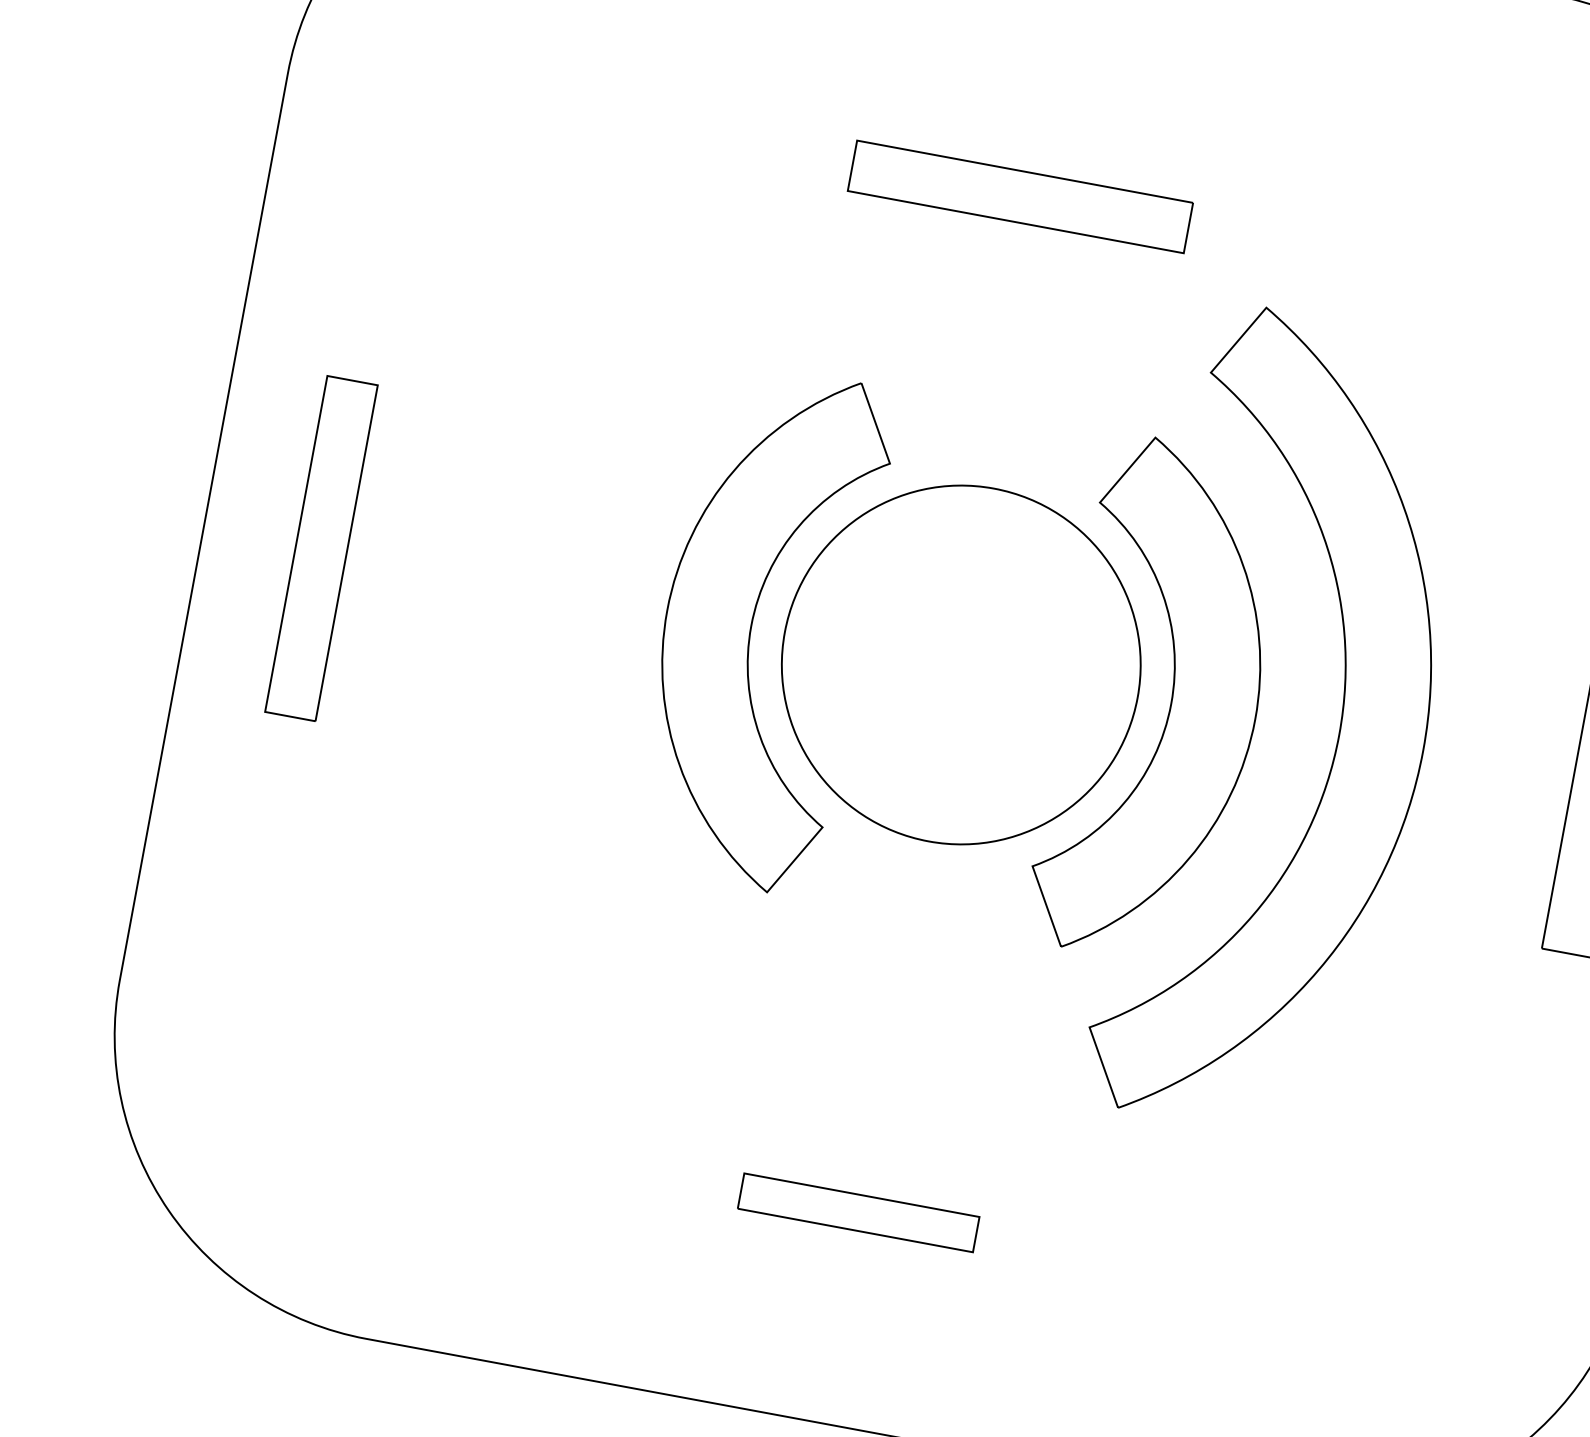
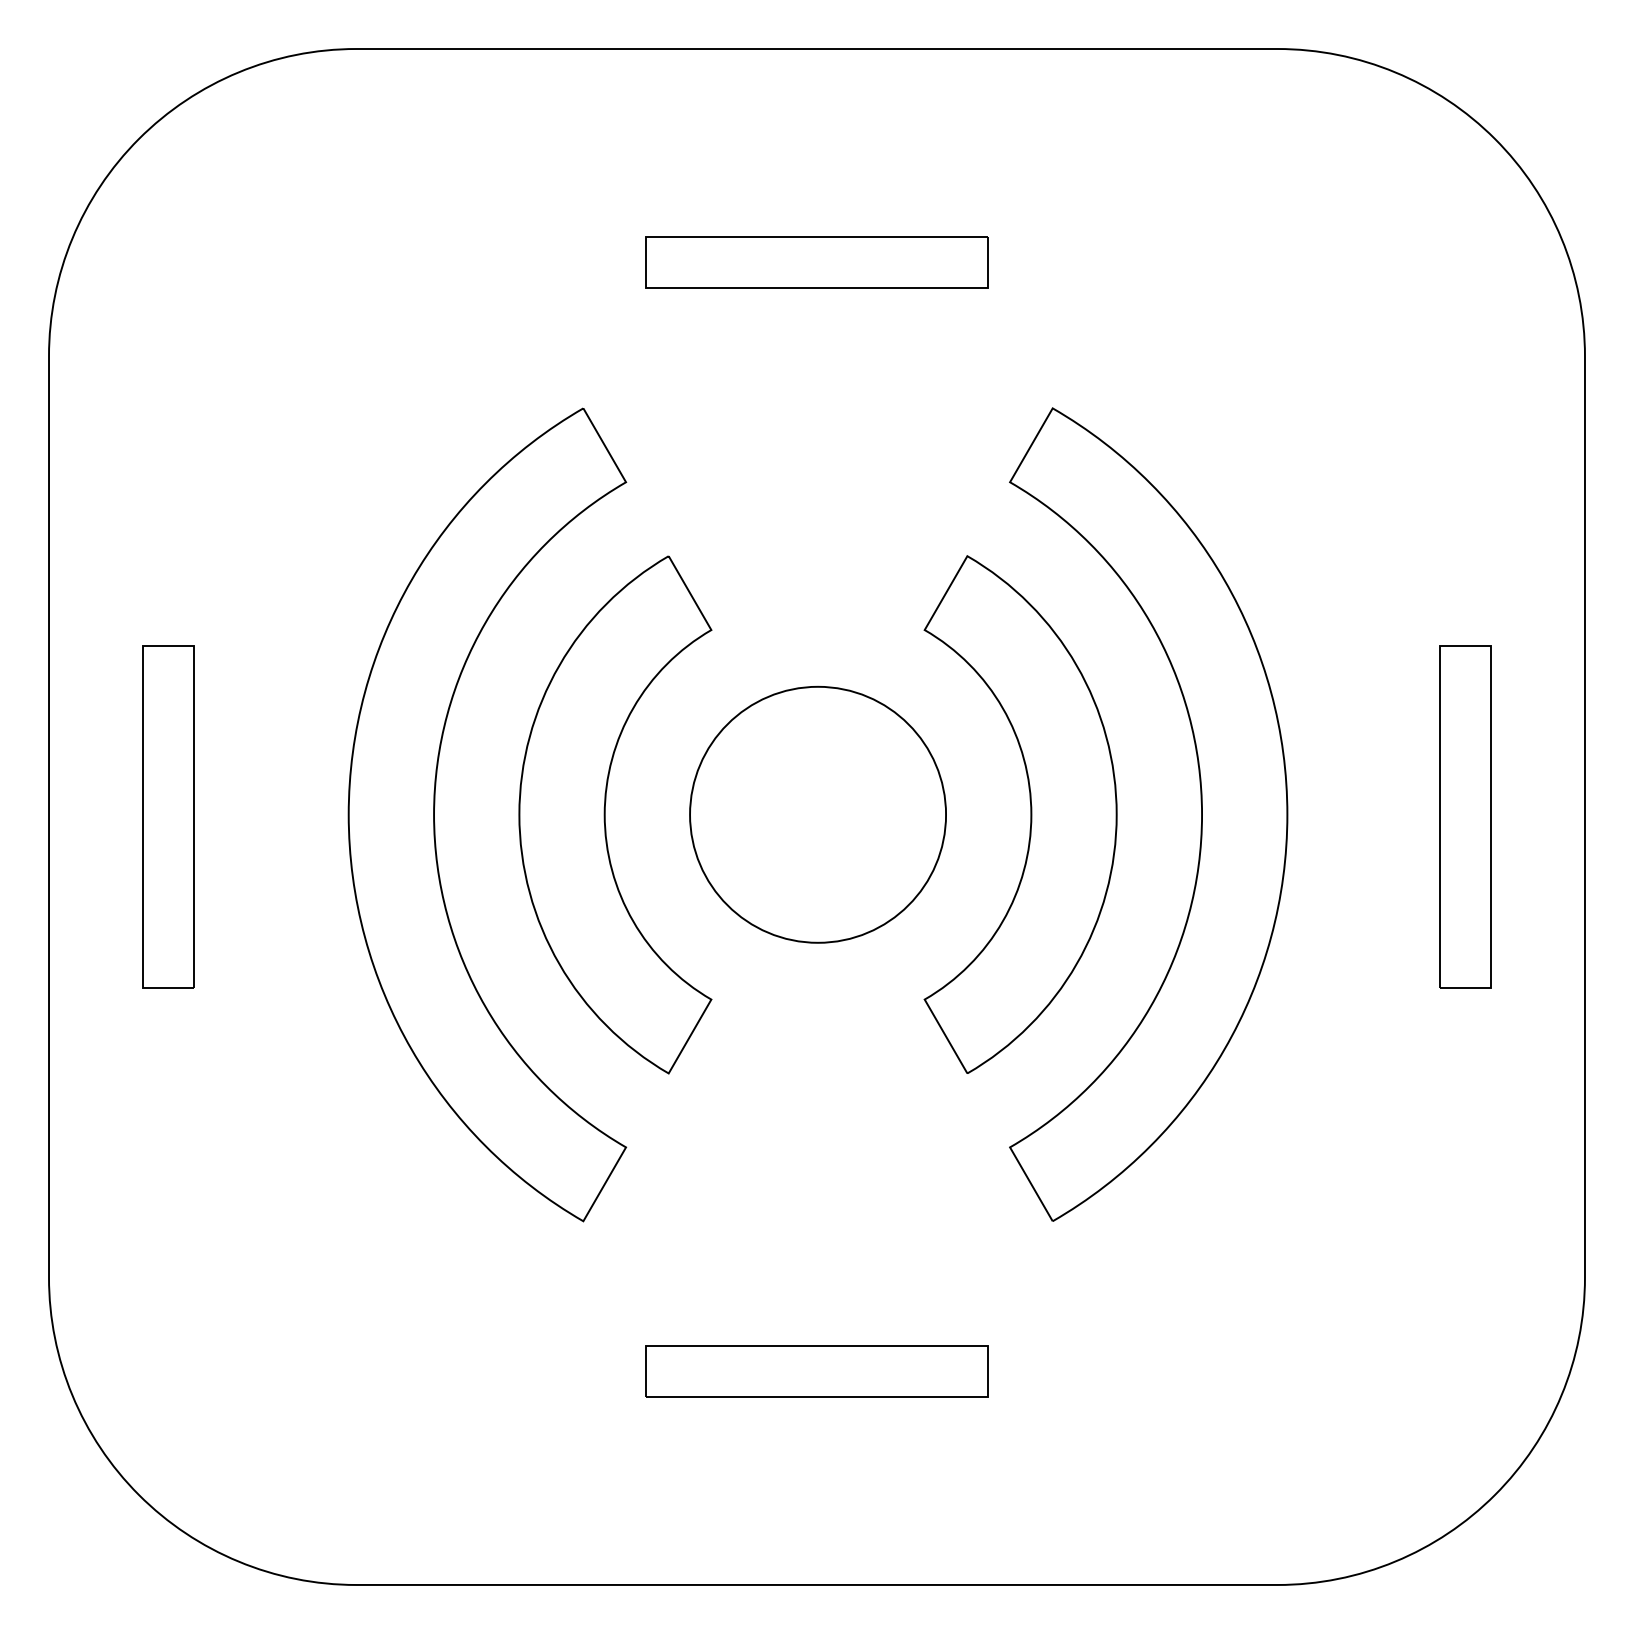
part: (1019, 197) -> (816, 262), moved
part: (586, 586) -> (435, 805), added
circle: (961, 664) -> (818, 814), size x0.71
part: (858, 1212) -> (816, 1371), size x1.43

